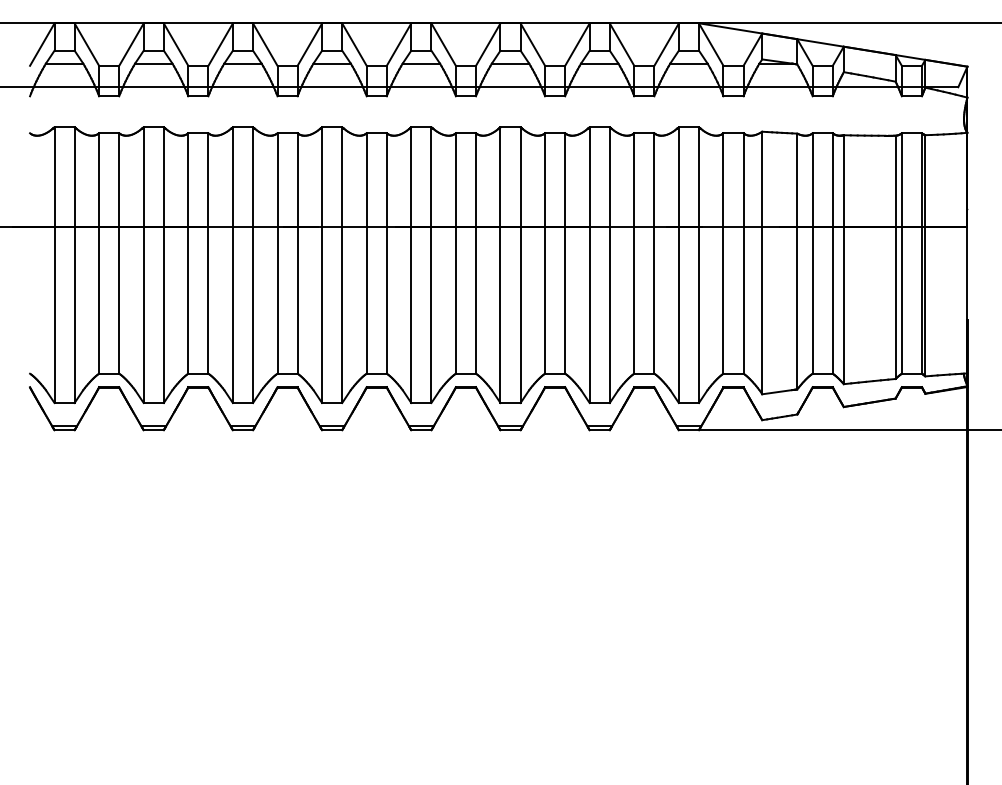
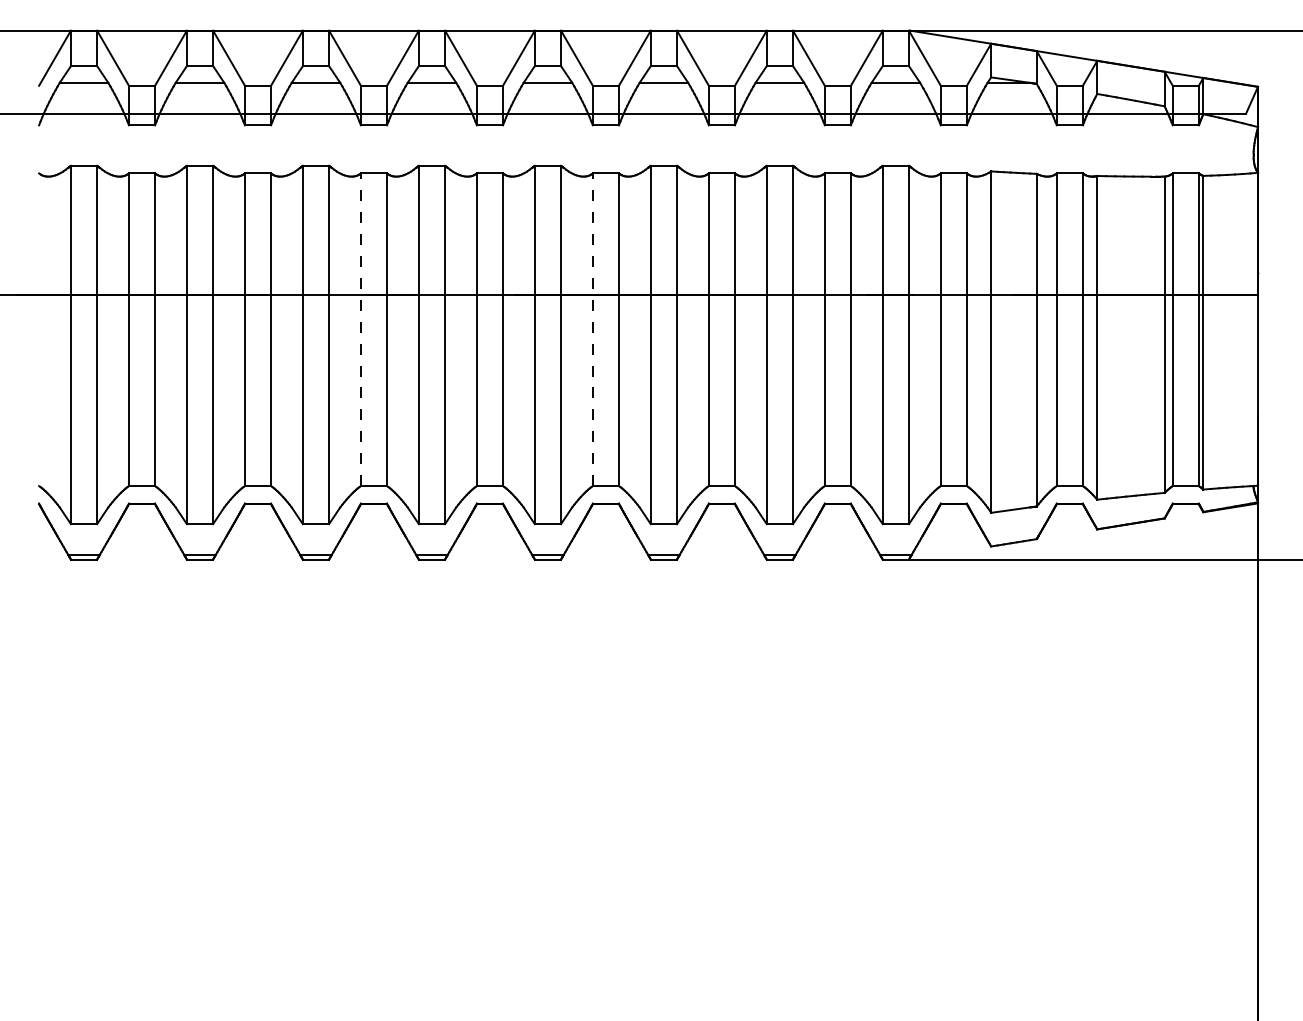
line: (277, 253) -> (360, 329), solid -> dashed
line: (455, 253) -> (592, 329), solid -> dashed

